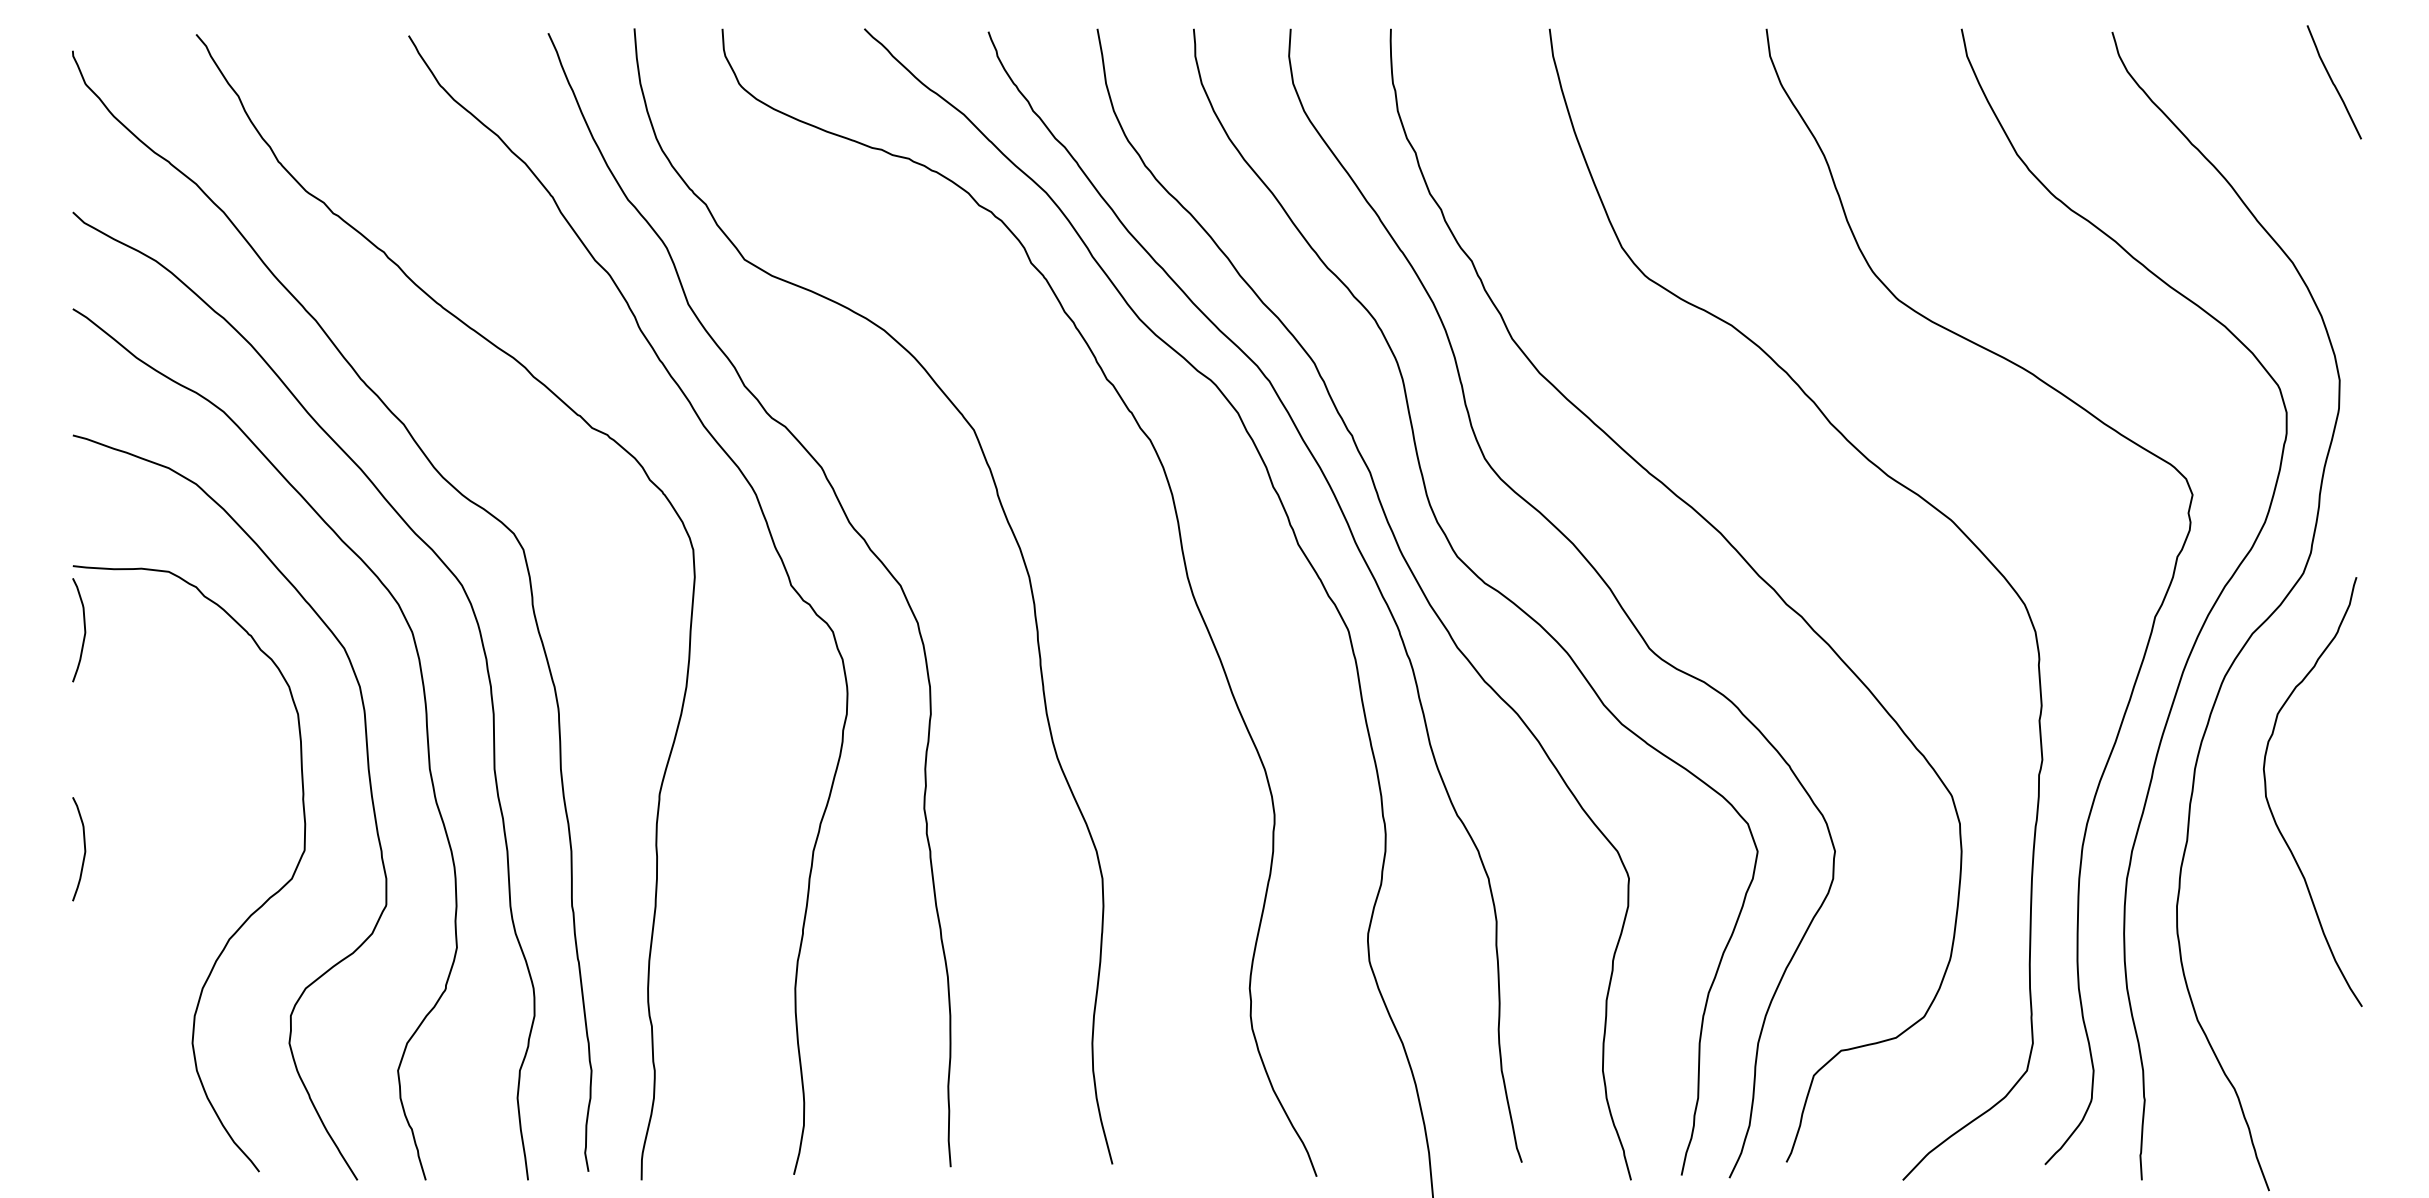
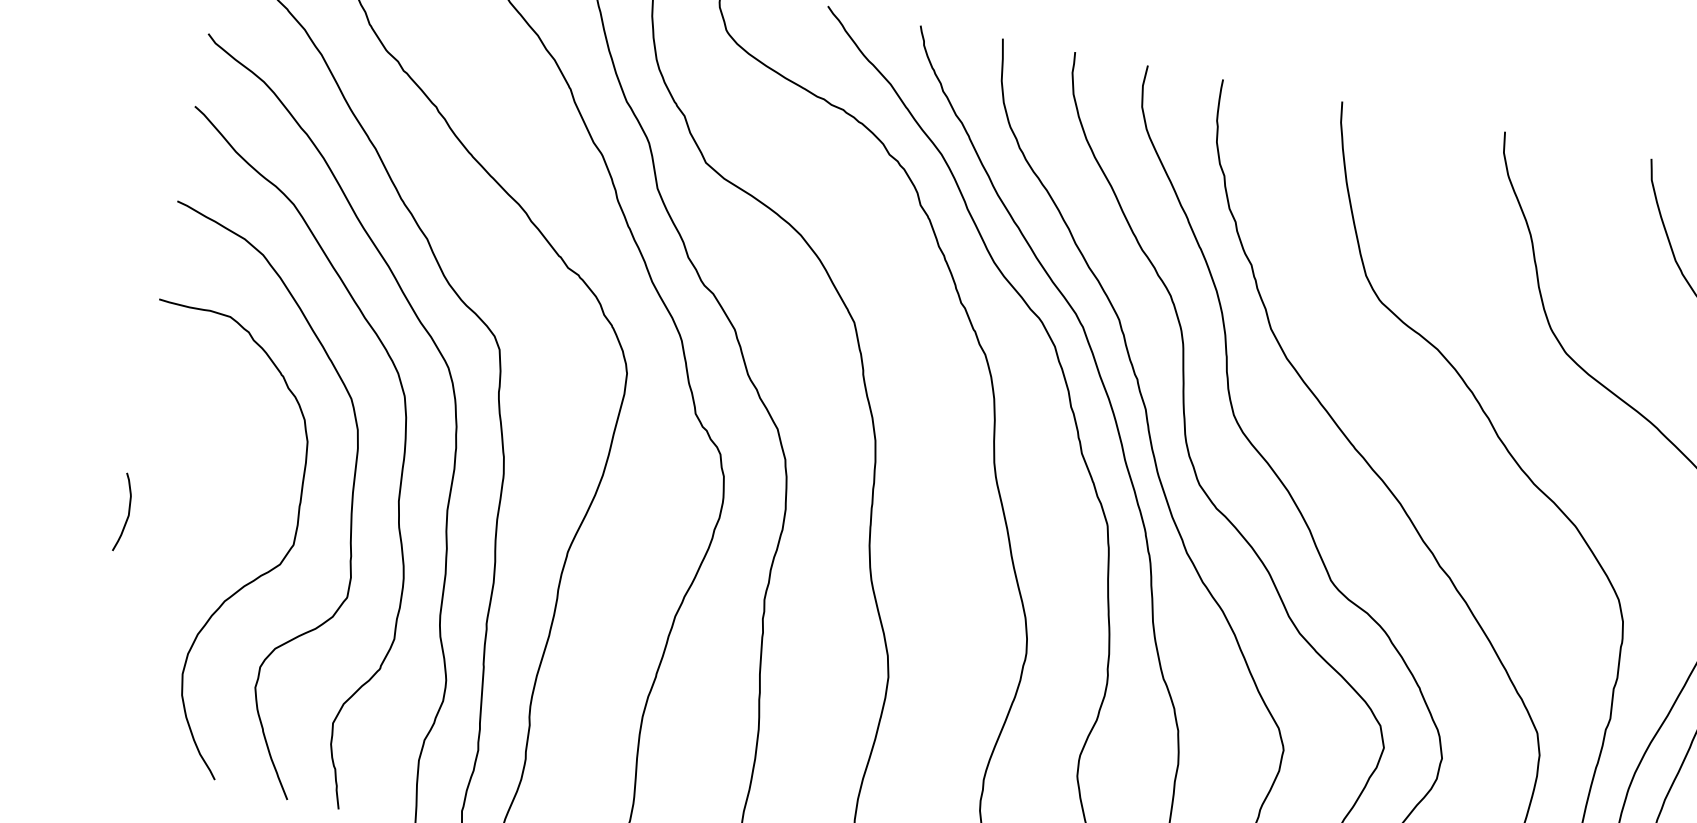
curve: (84, 630) -> (158, 349), removed

